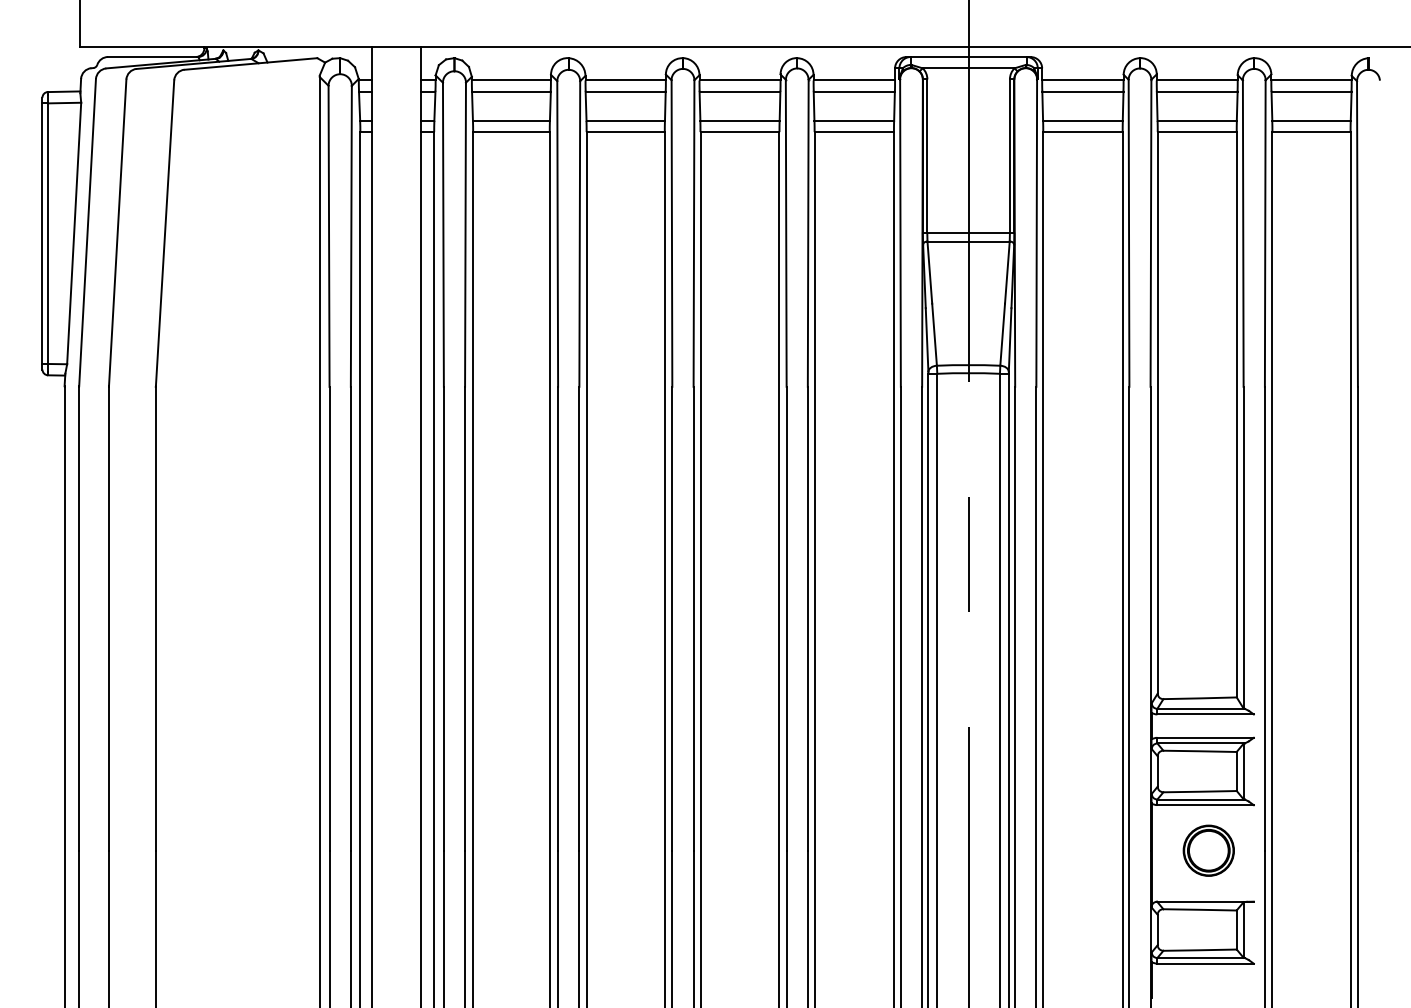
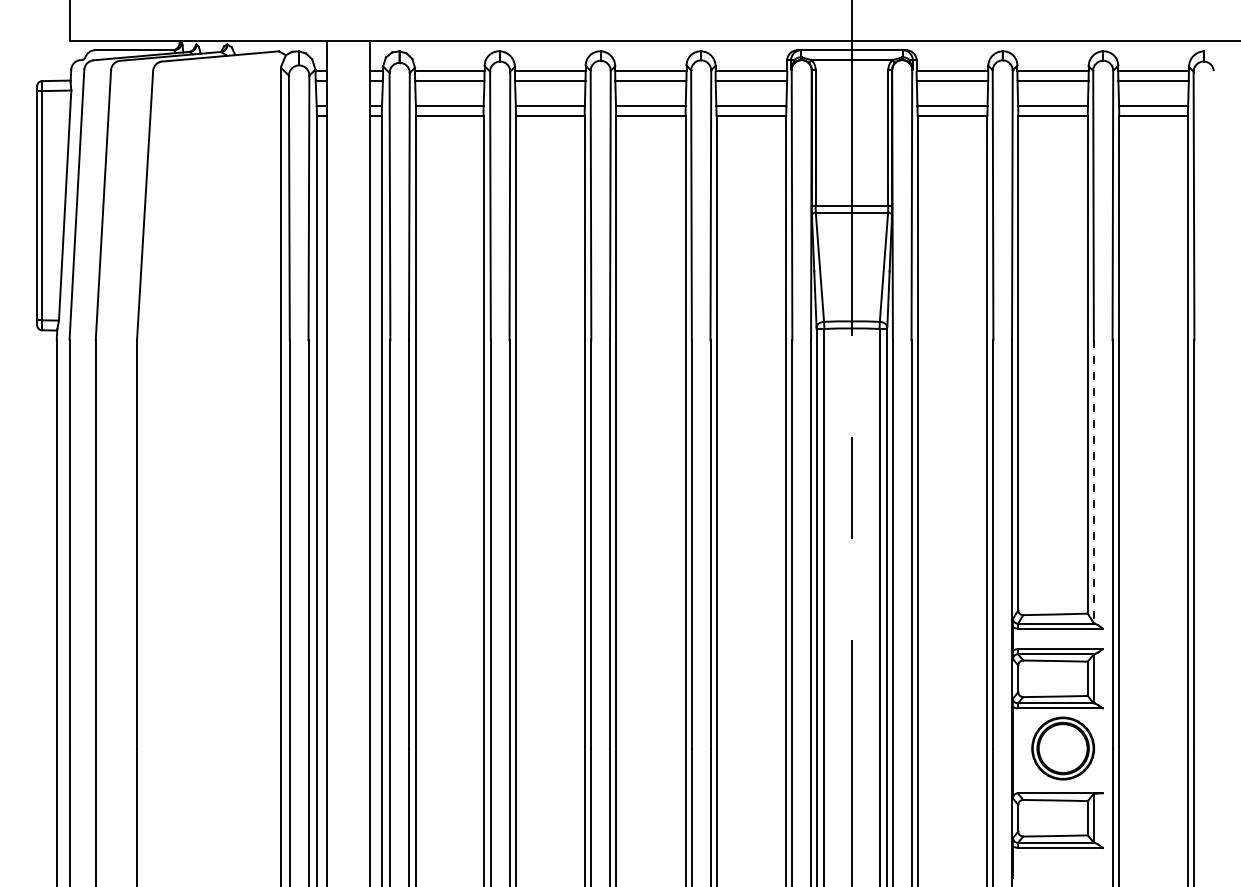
line: (1243, 547) -> (1093, 481), solid -> dashed
part: (1209, 850) -> (1063, 748), size x1.4

